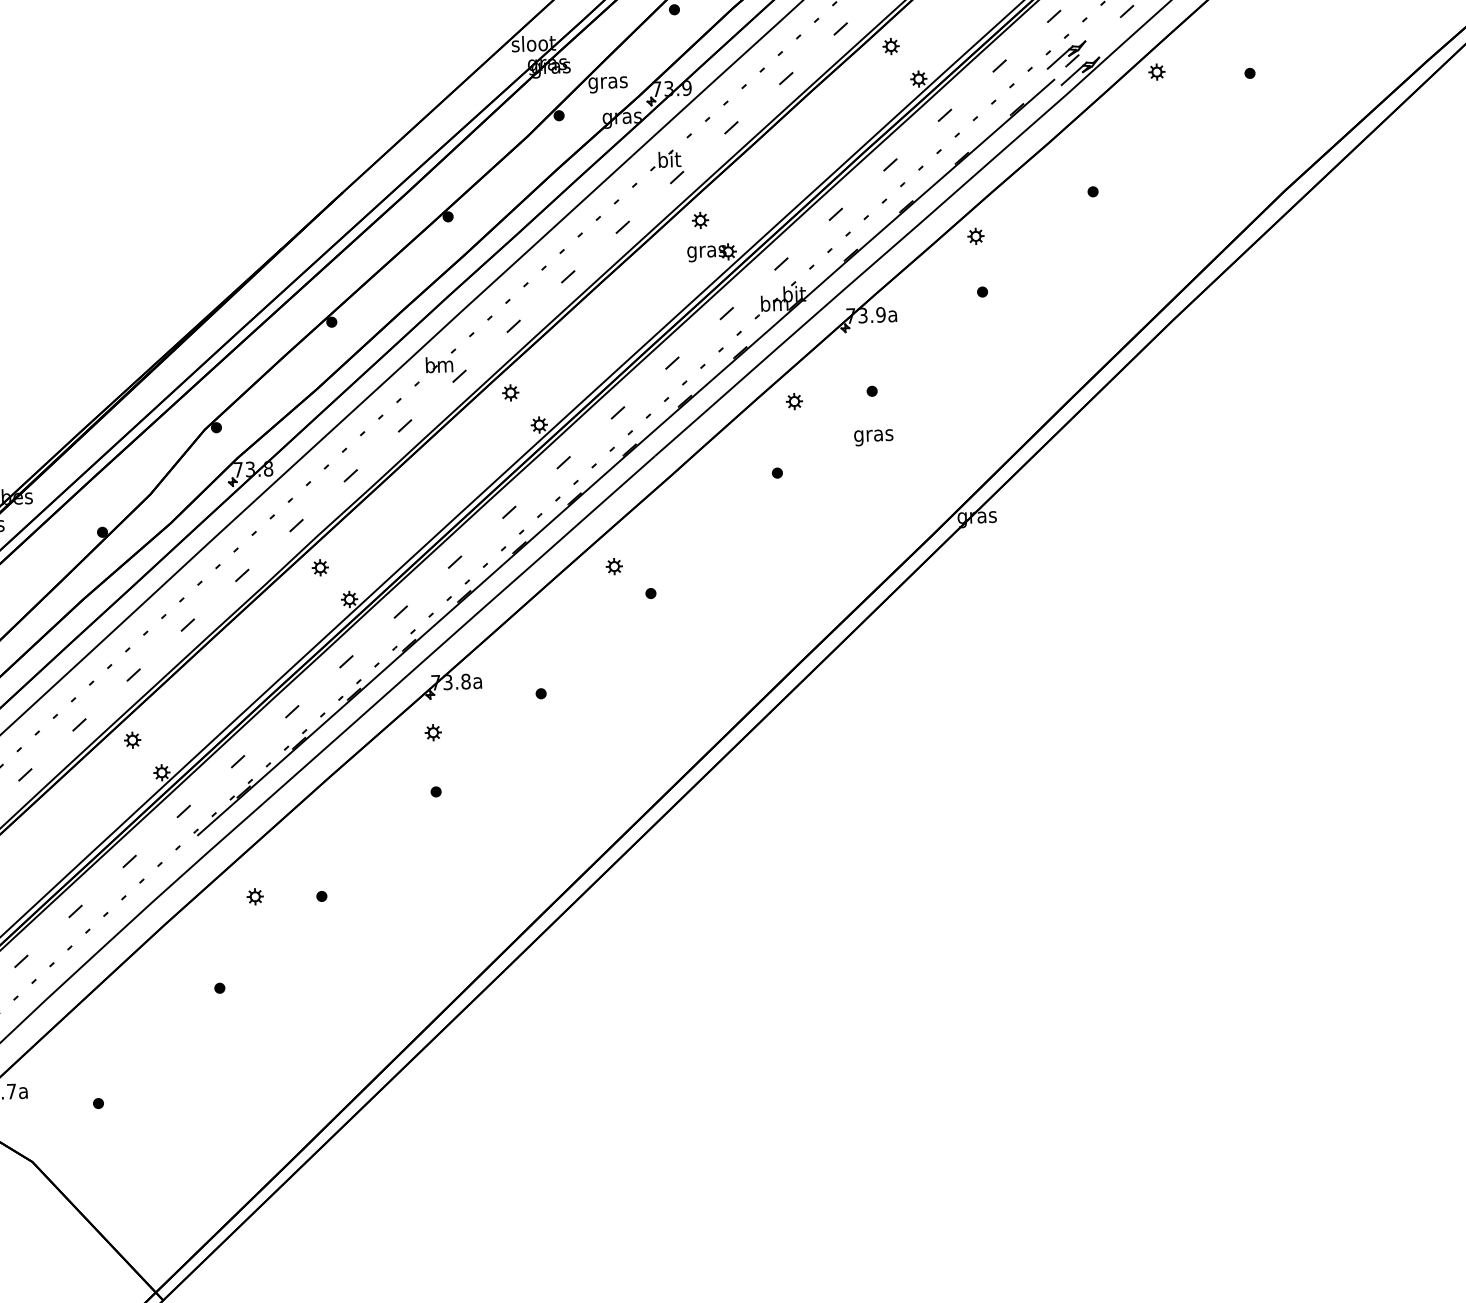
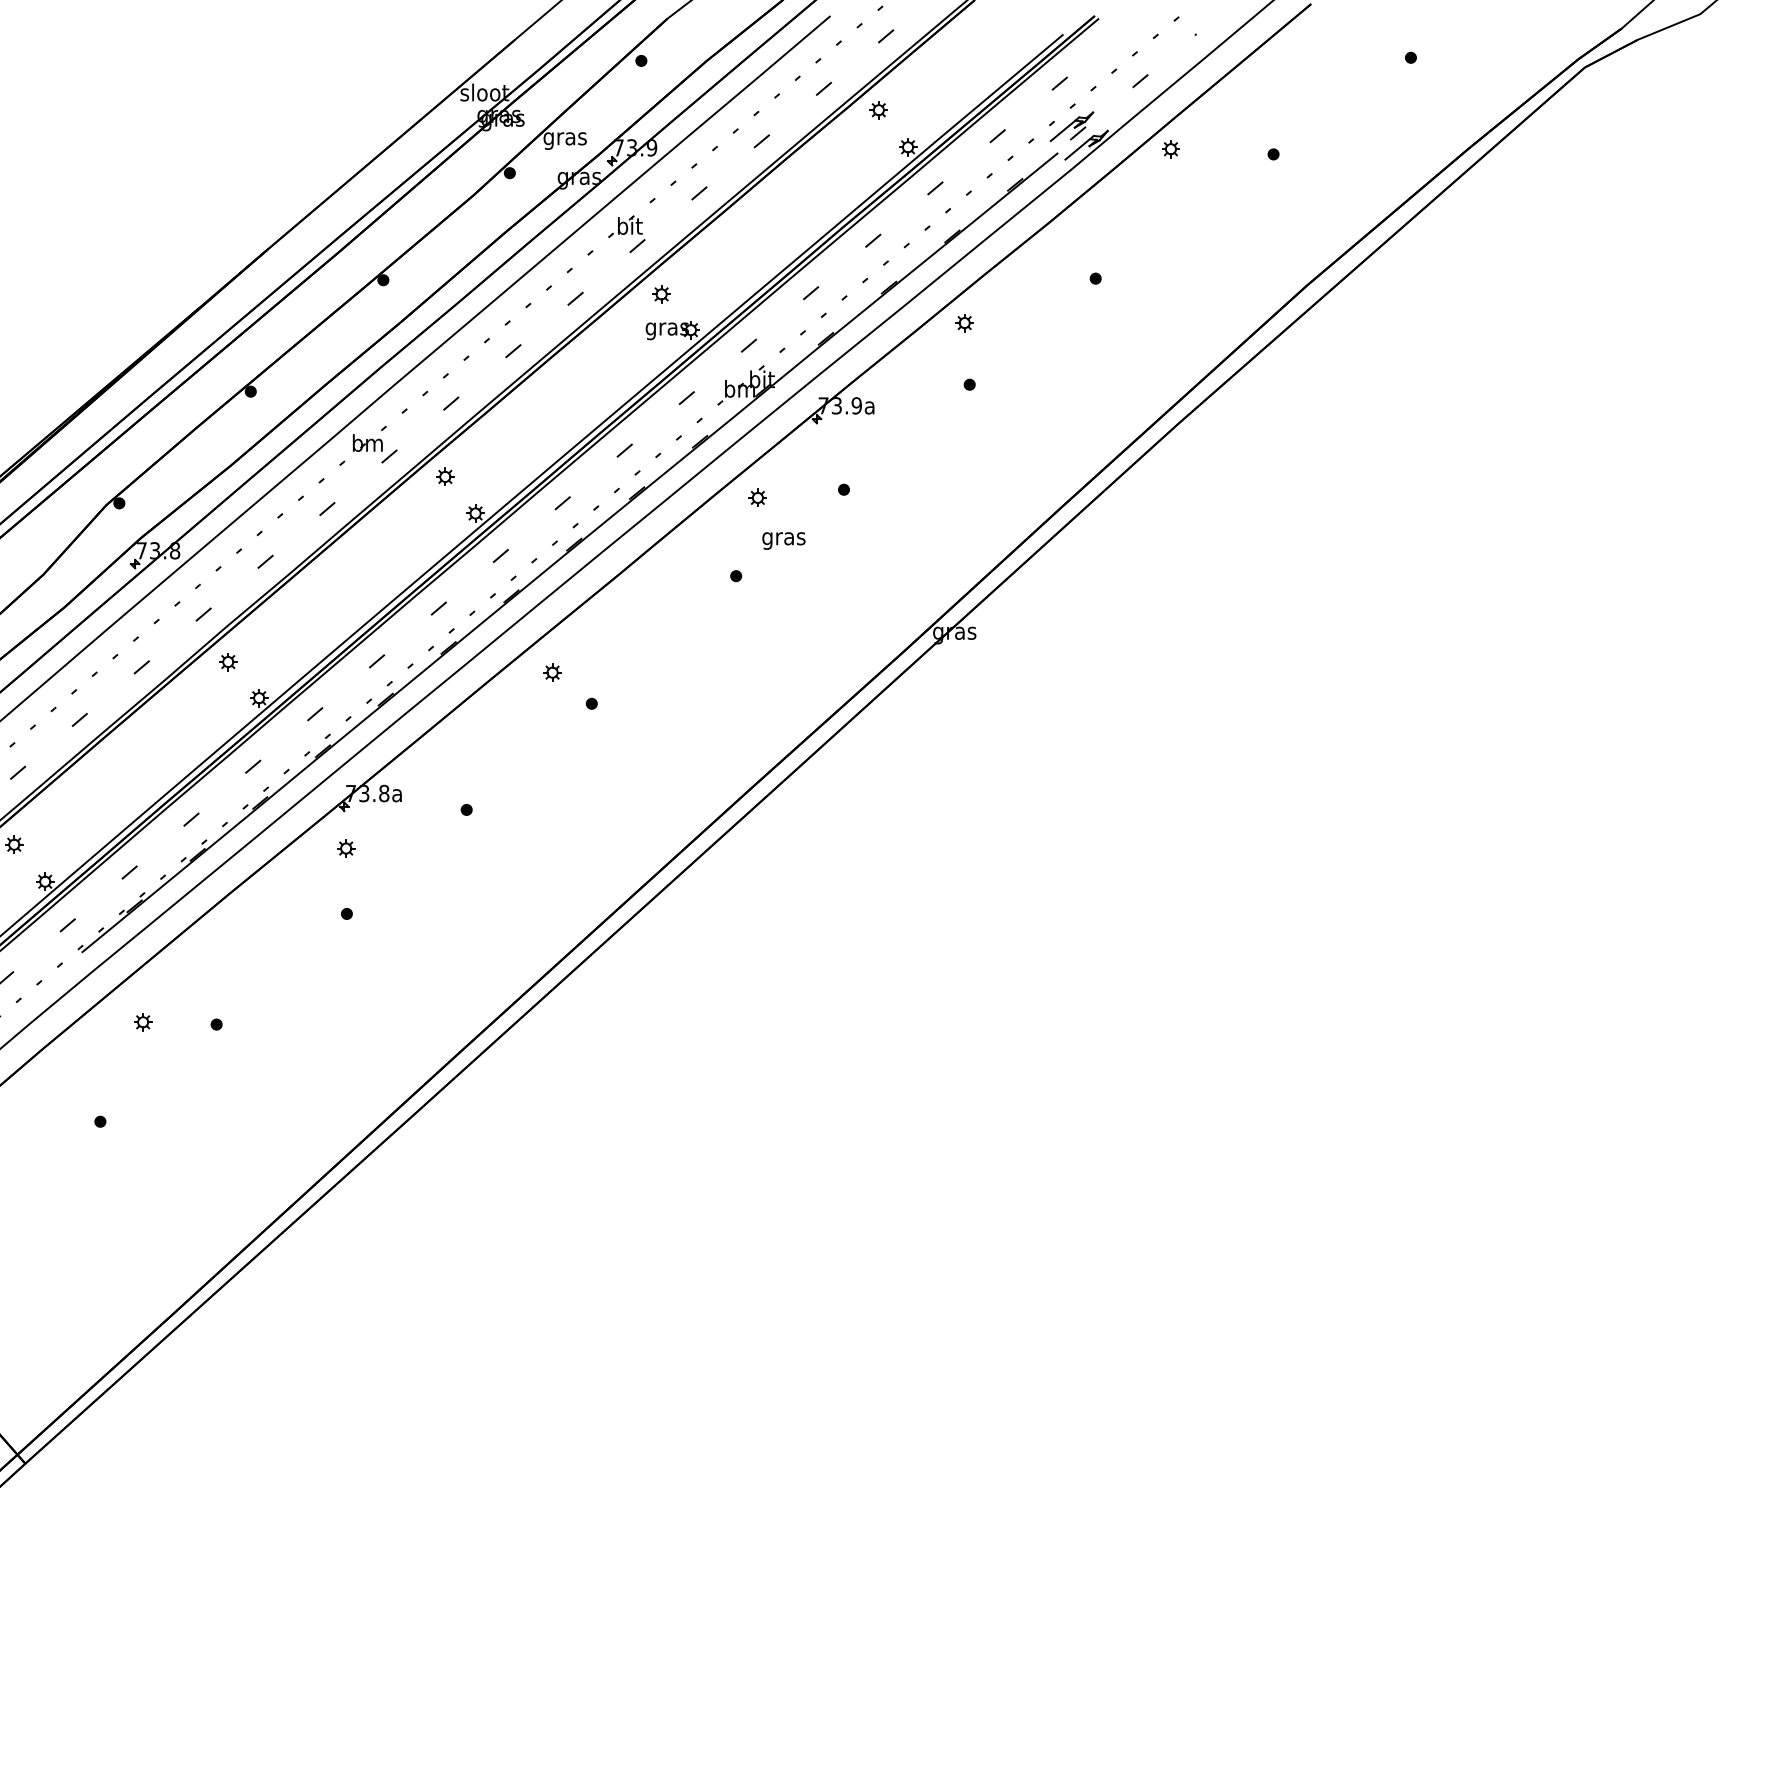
text: (873, 437) -> (783, 540), moved

